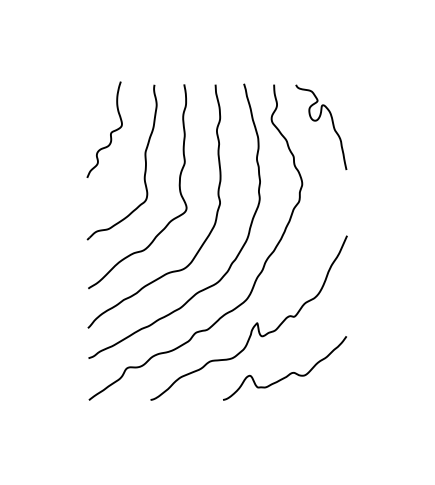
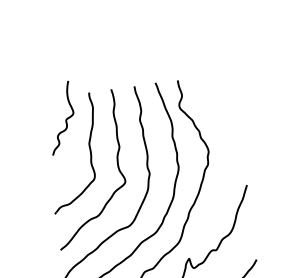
curve: (318, 120) -> (214, 102), removed
curve: (110, 132) -> (65, 119), moved

